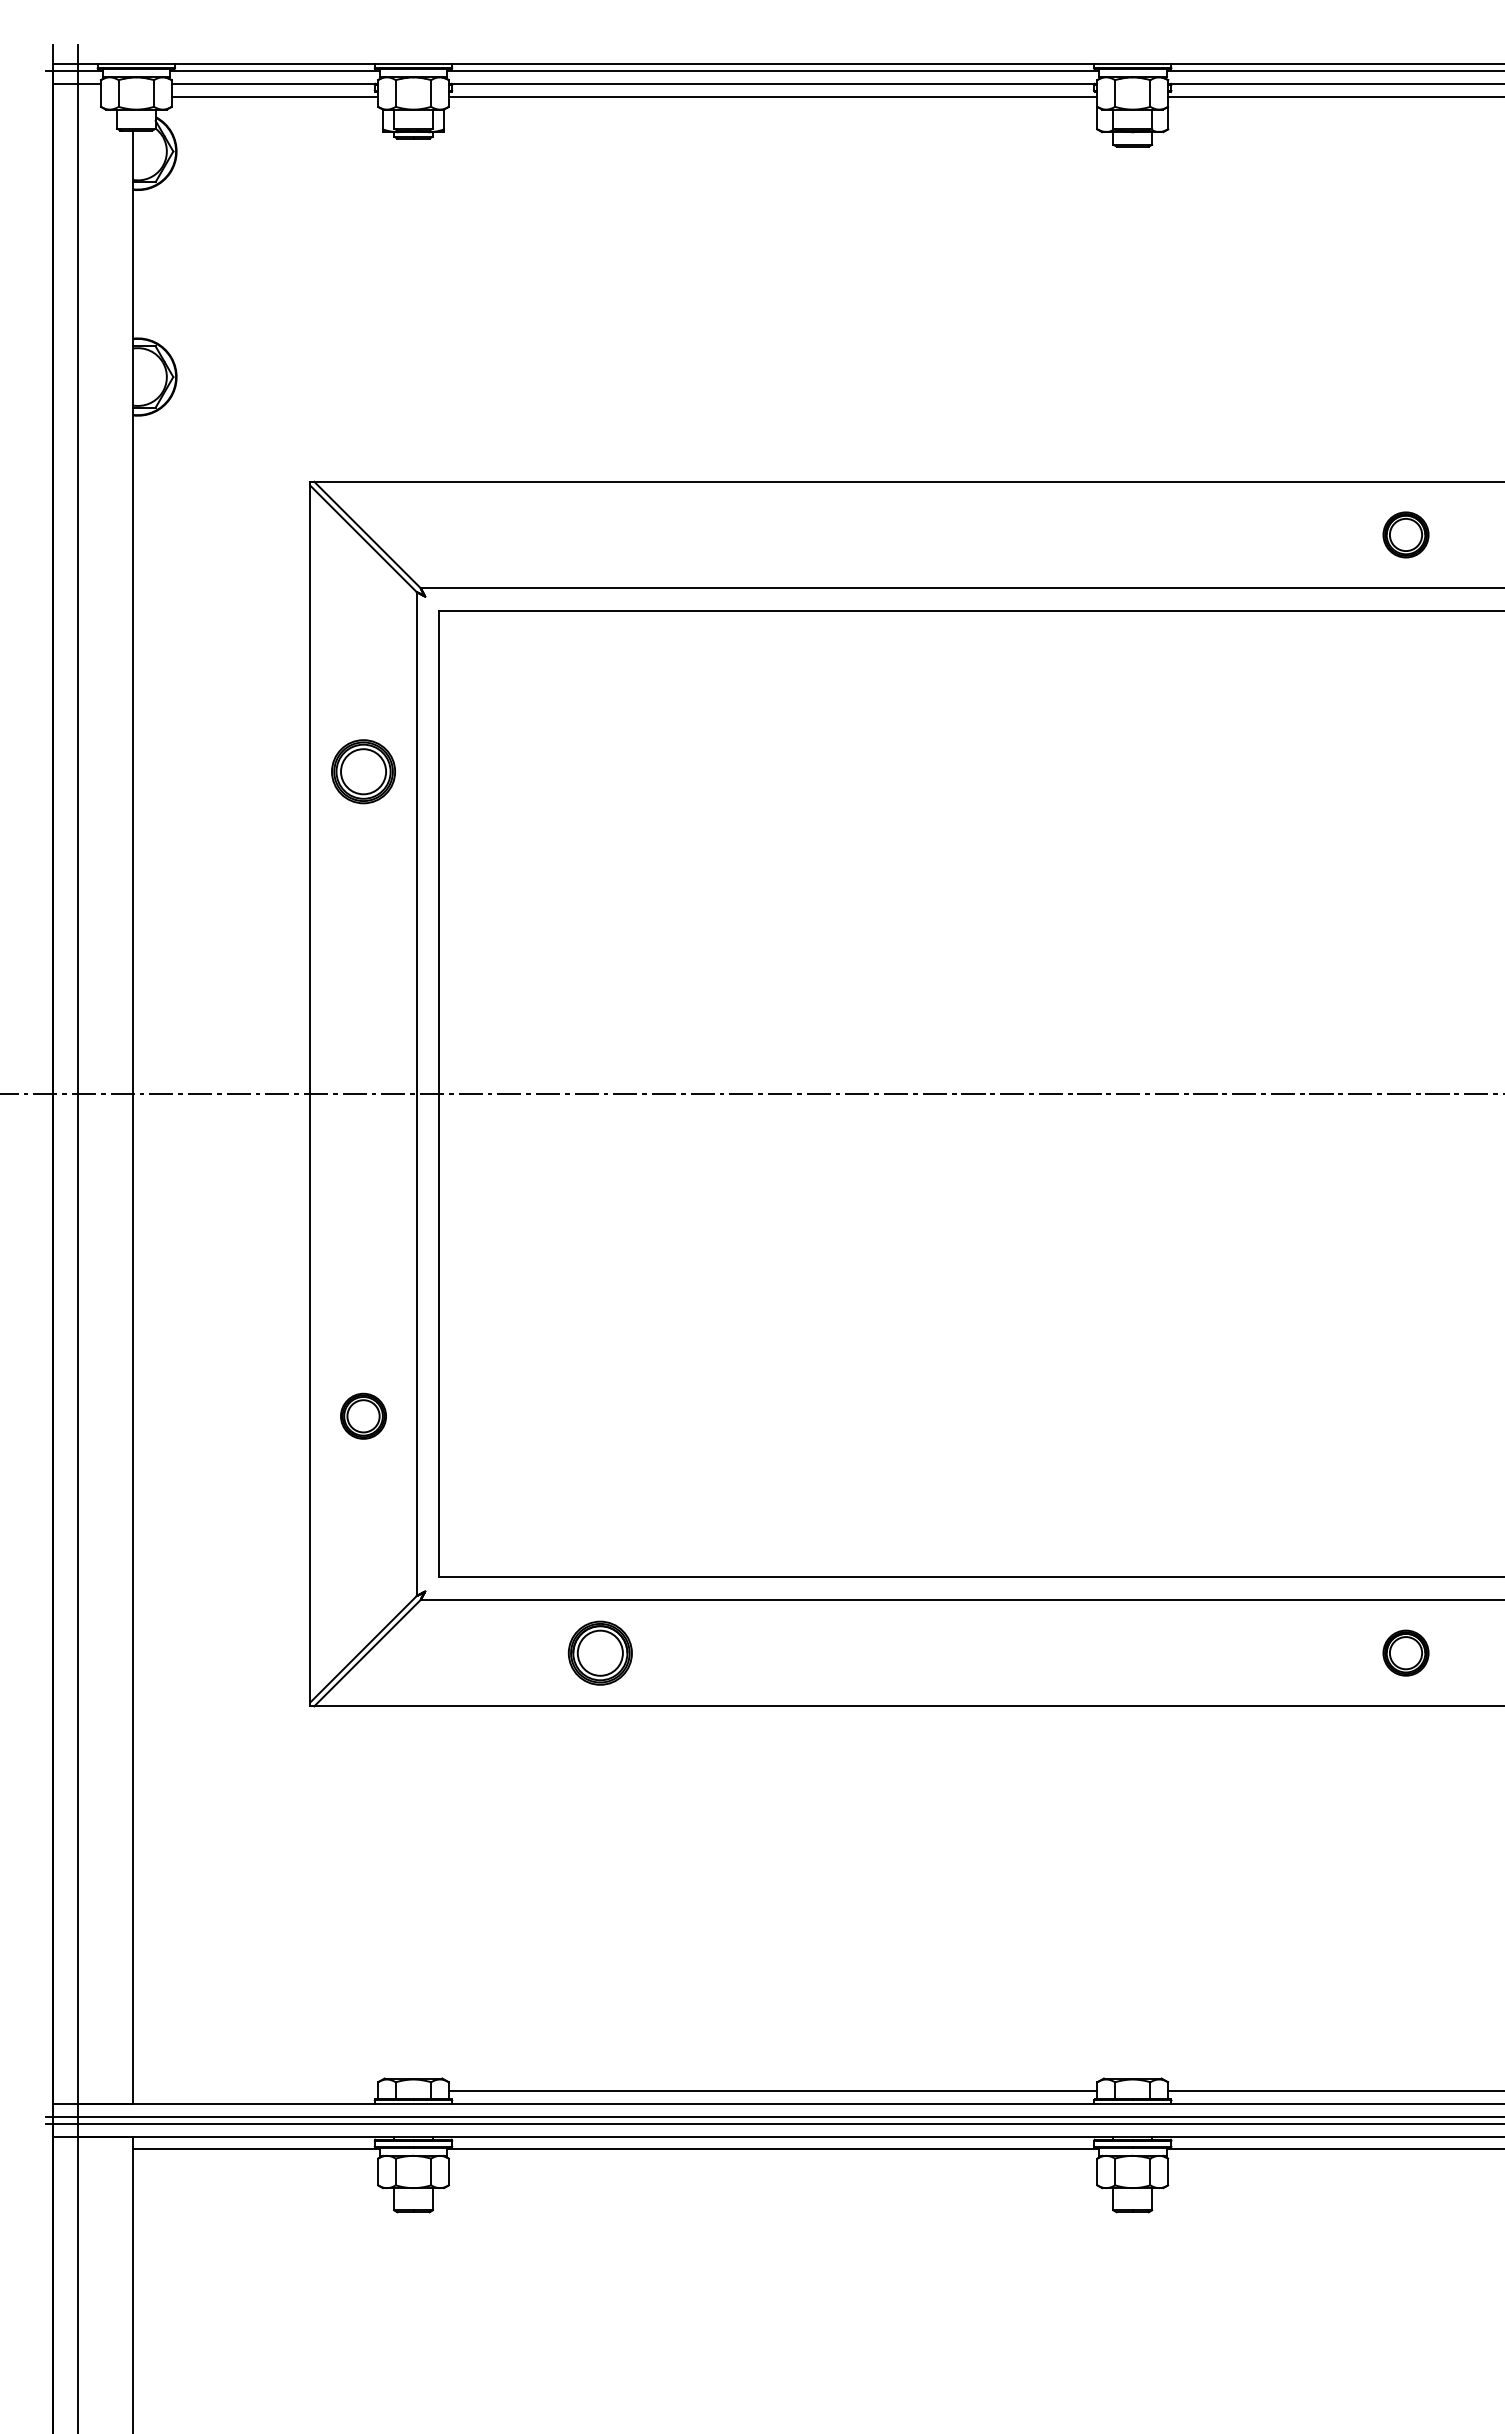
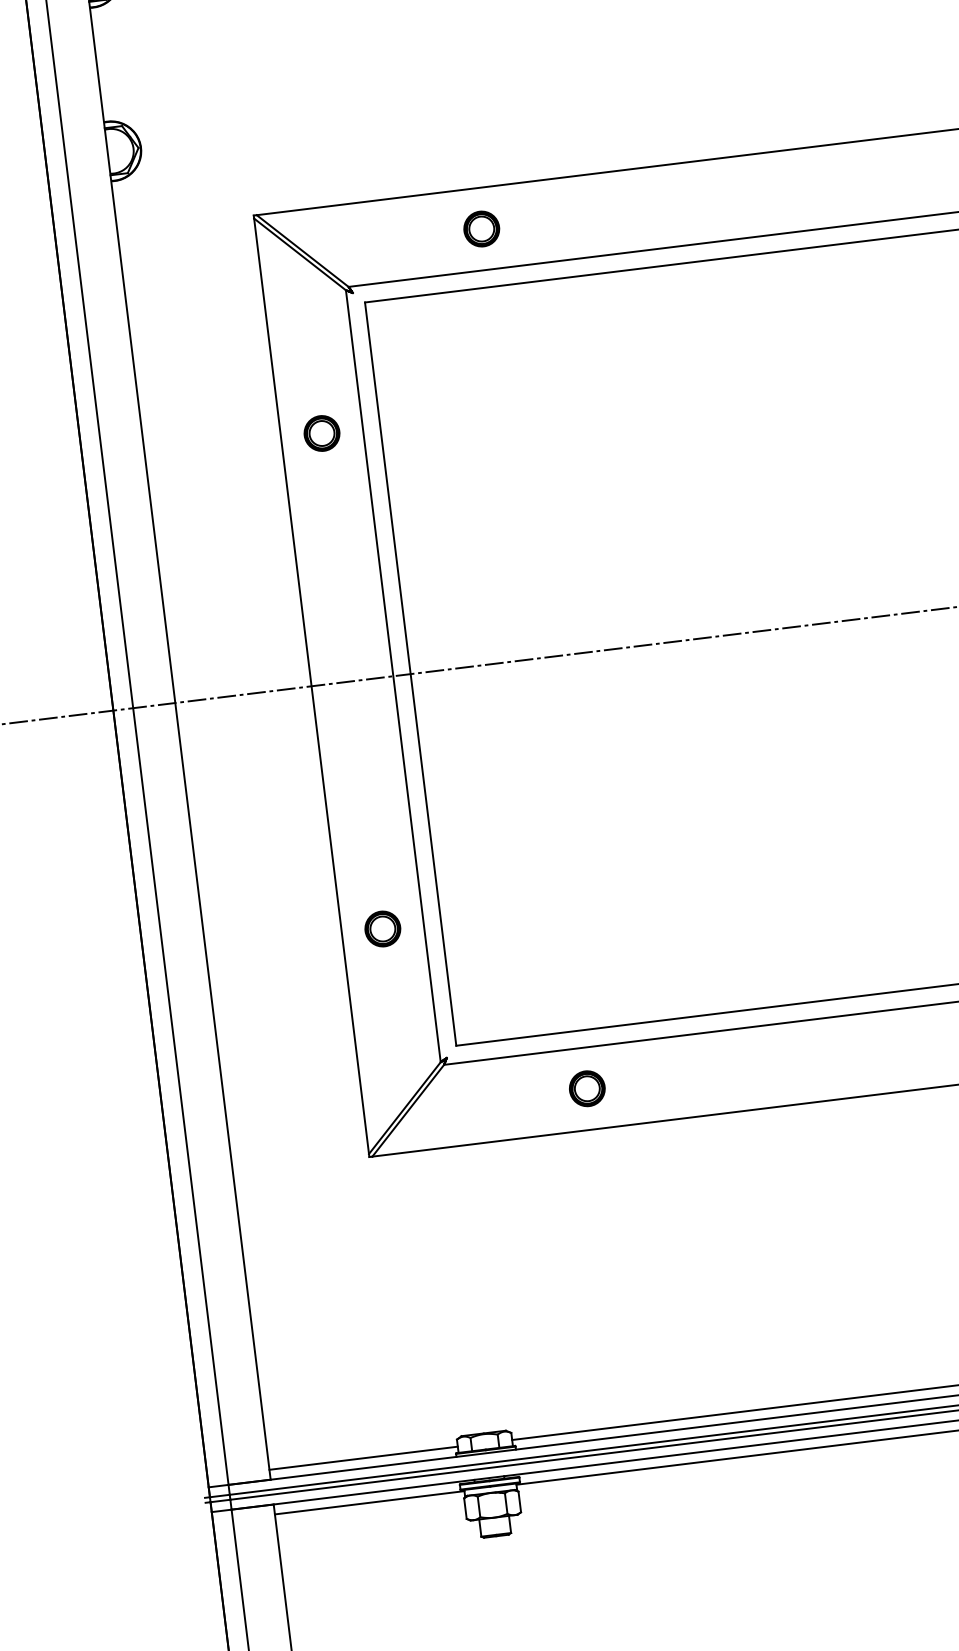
part: (600, 534) -> (481, 228), added
part: (363, 771) -> (321, 433), size x0.71
part: (600, 1652) -> (587, 1088), size x0.71
line: (255, 2091) -> (363, 1458), added

